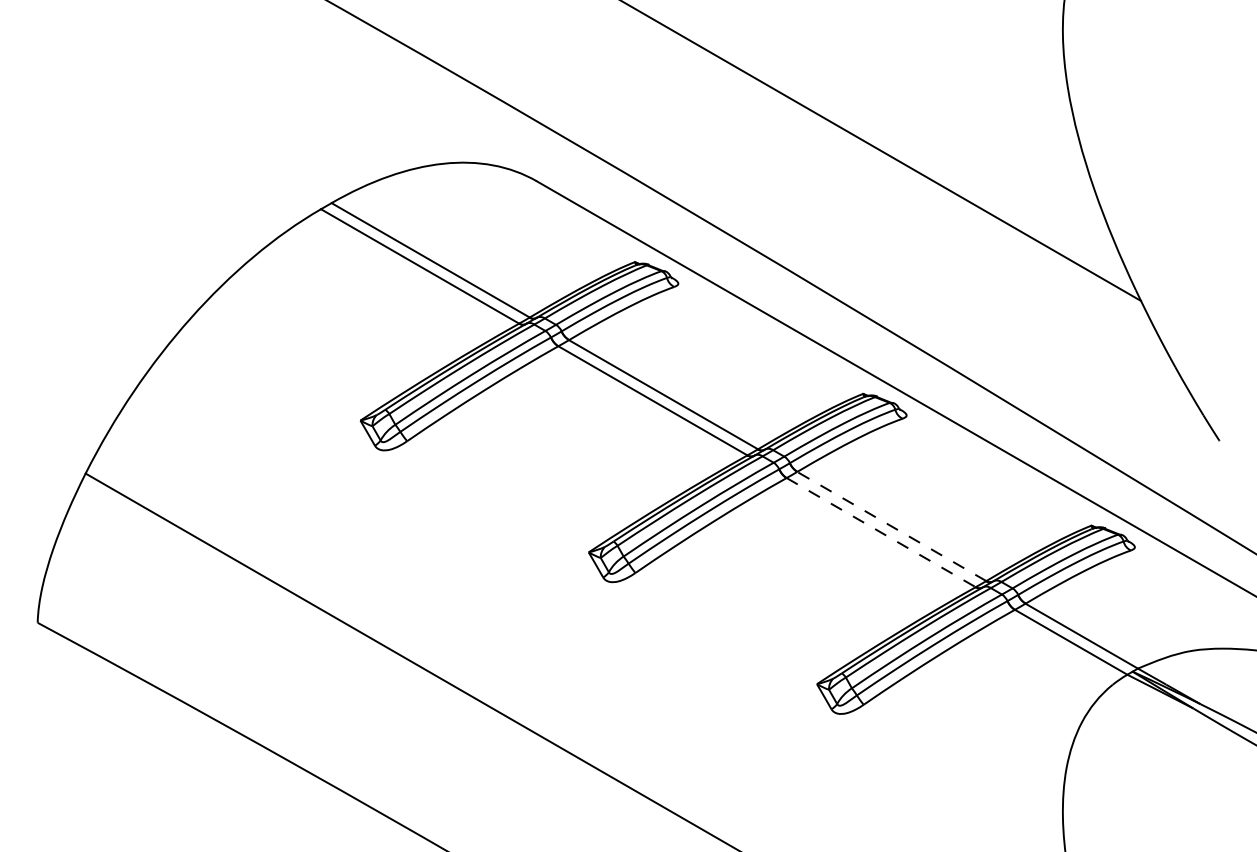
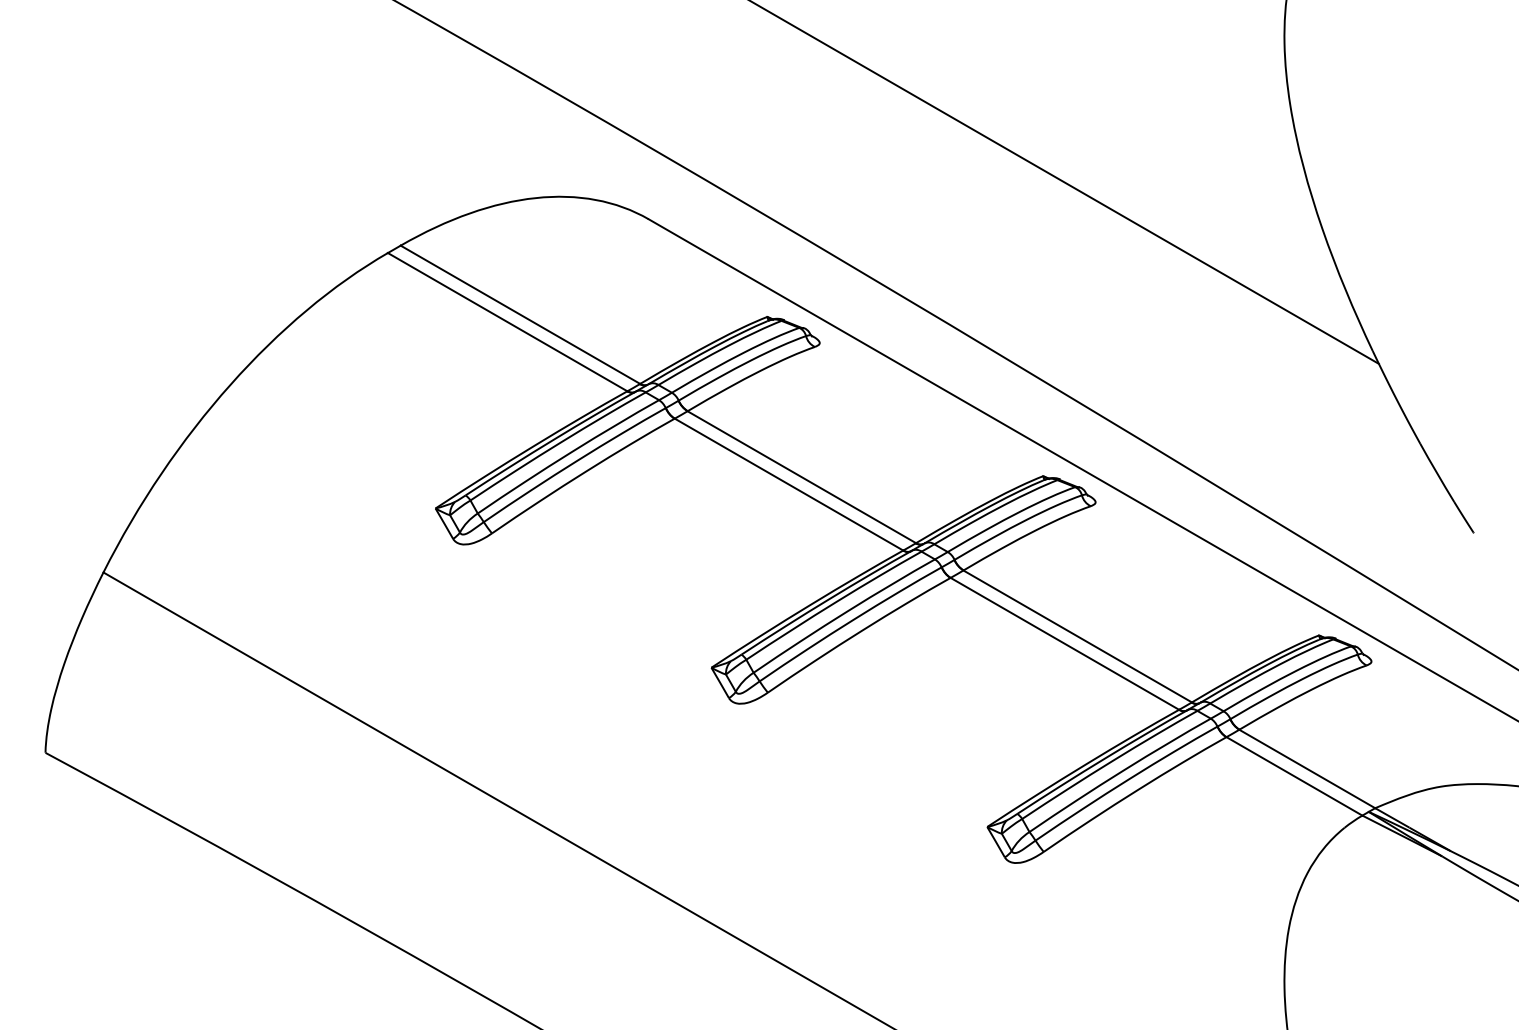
line: (891, 526) -> (1077, 636), dashed -> solid
line: (881, 532) -> (1065, 643), dashed -> solid

